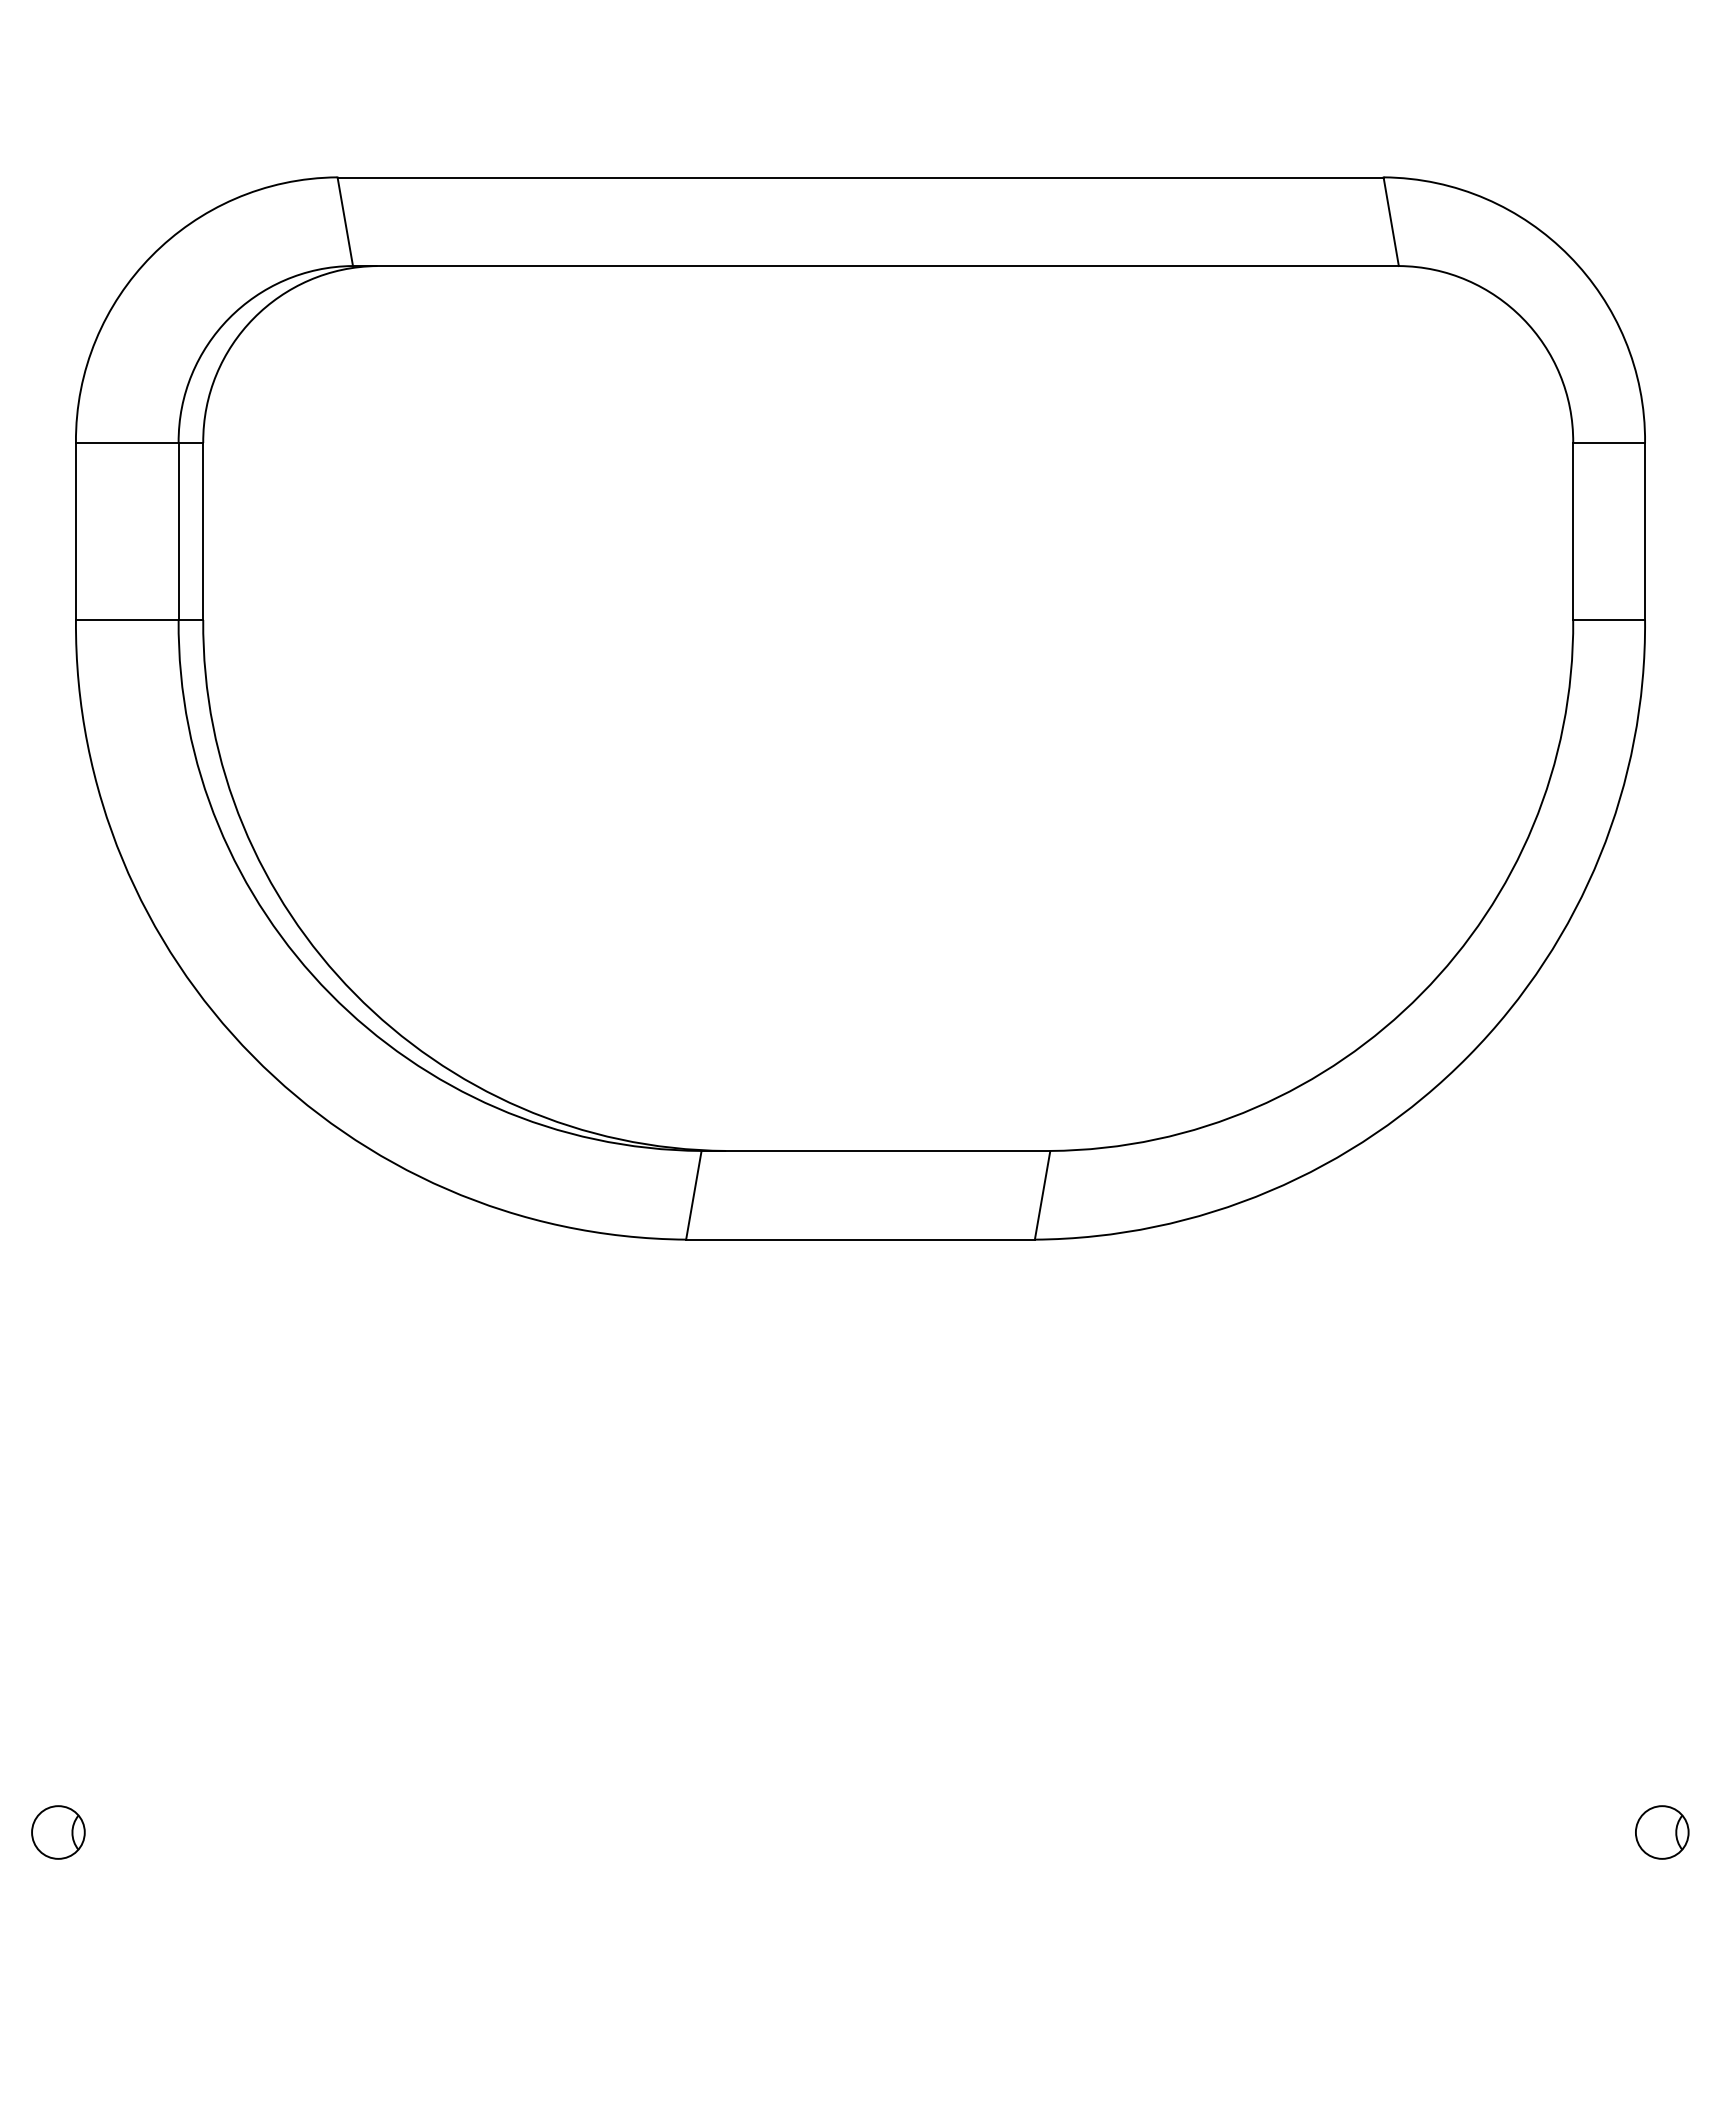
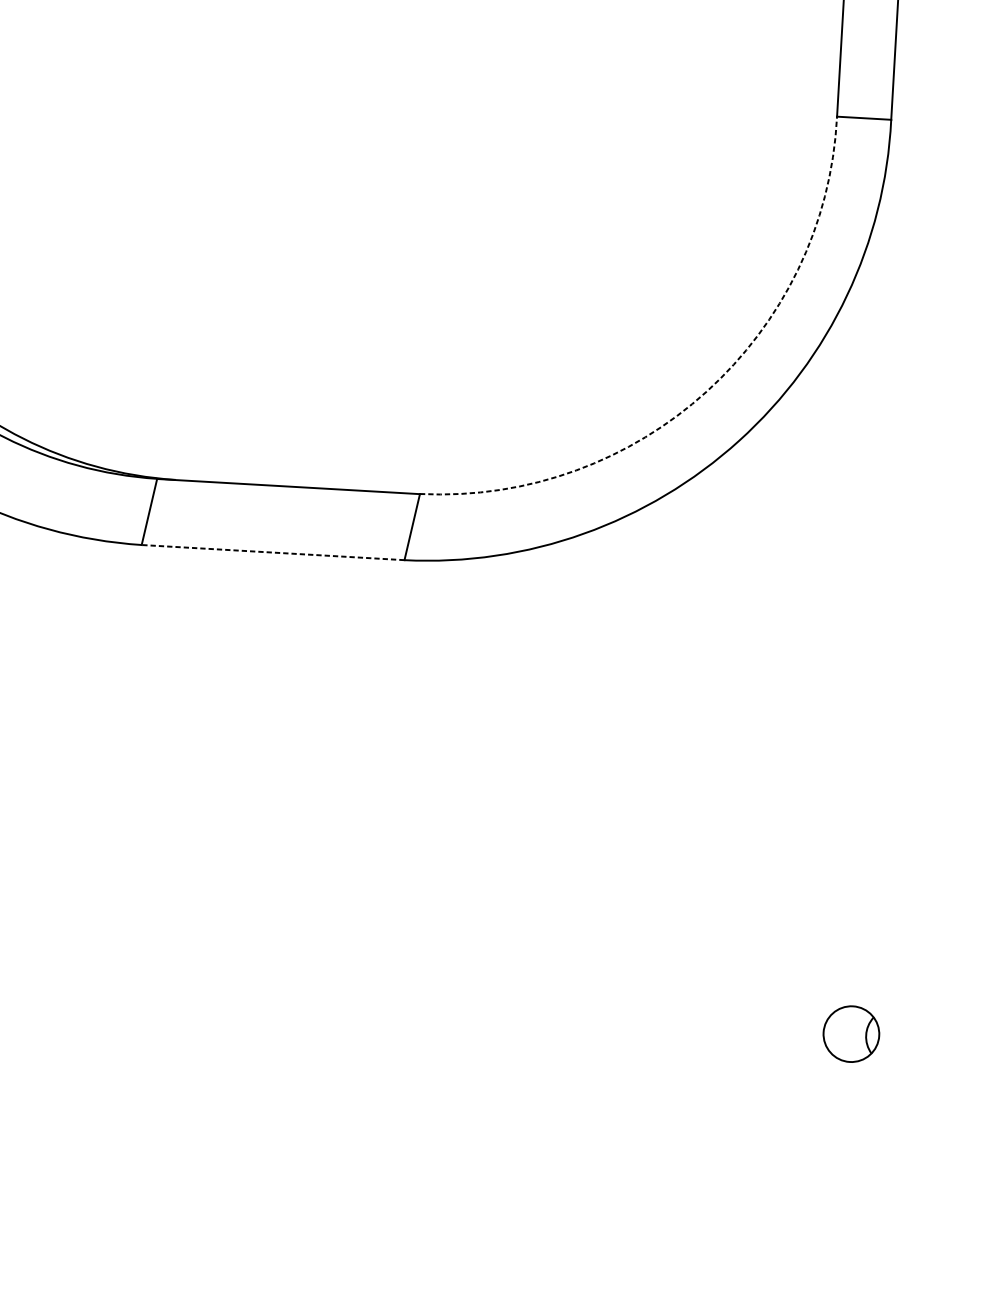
arc: (1421, 993) -> (706, 391), solid -> dashed
line: (860, 1239) -> (273, 552), solid -> dashed
part: (1662, 1832) -> (851, 1034), size x1.4

